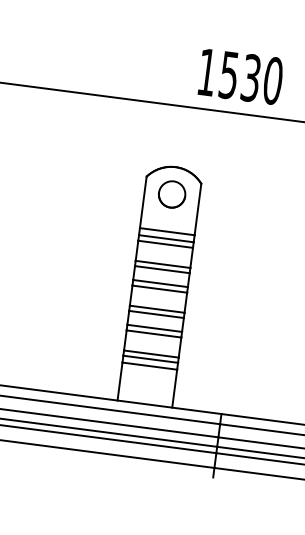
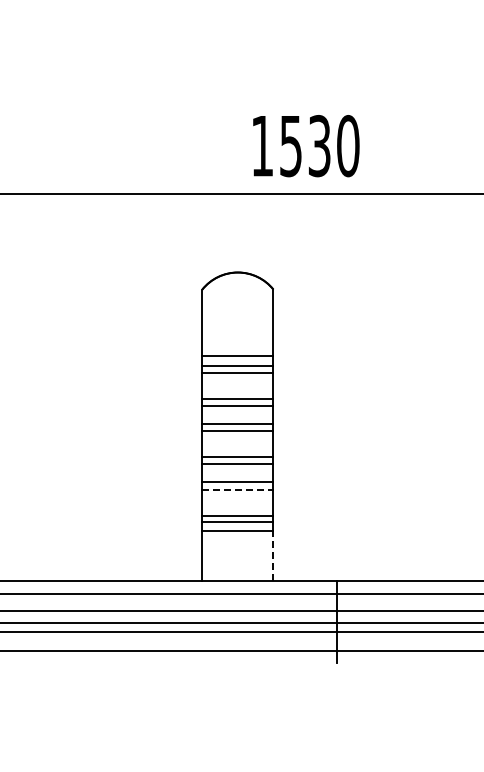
circle: (171, 194) -> (237, 308), removed
line: (153, 333) -> (237, 489), solid -> dashed
line: (174, 389) -> (273, 556), solid -> dashed

